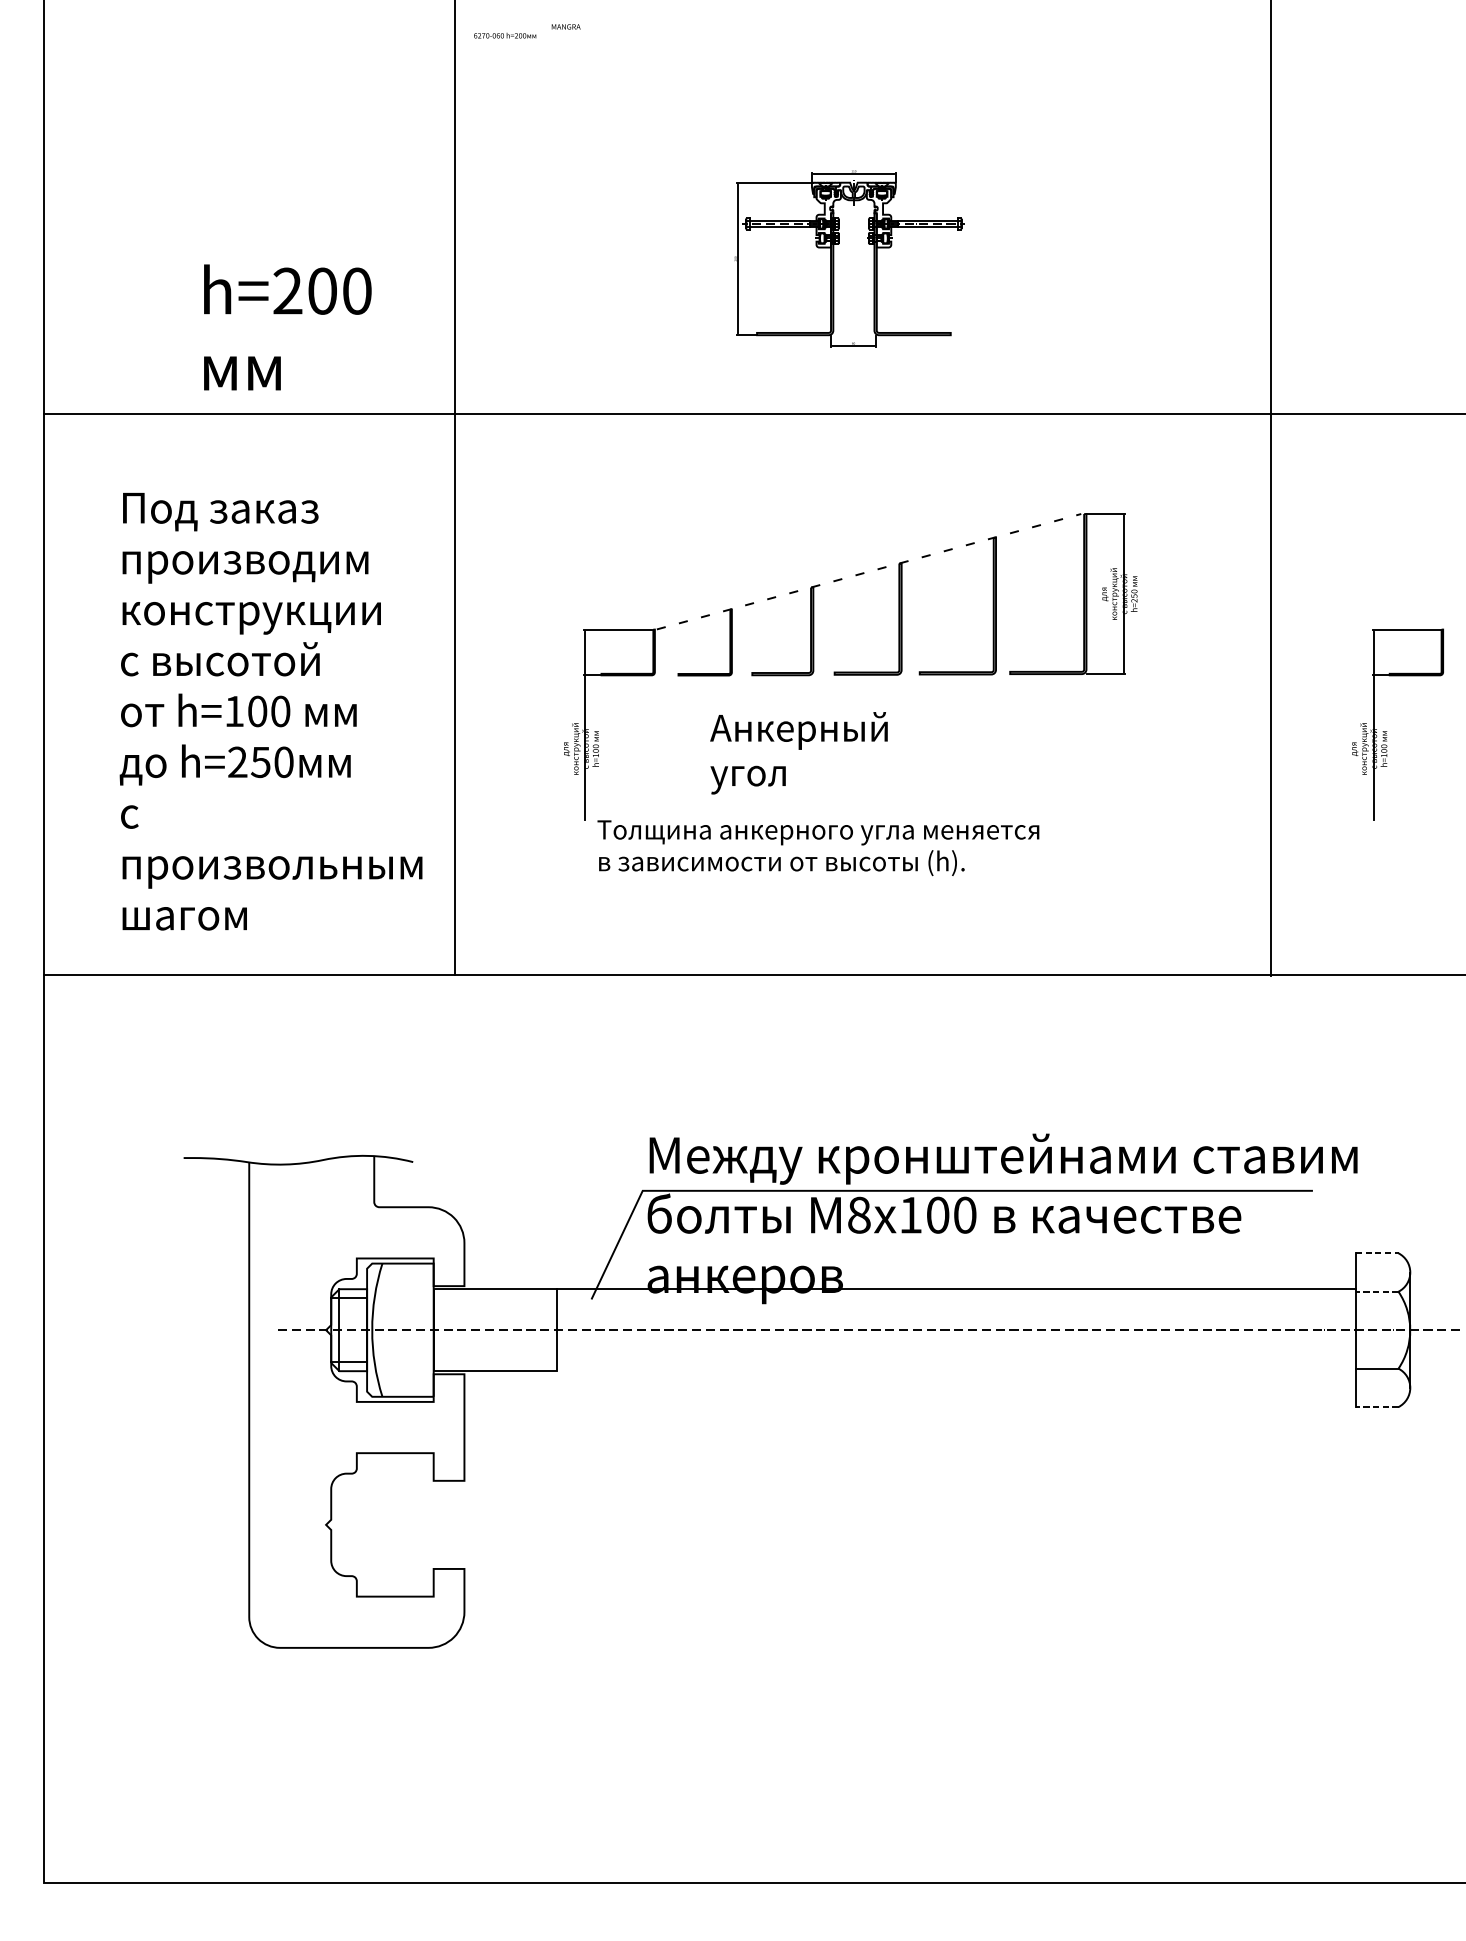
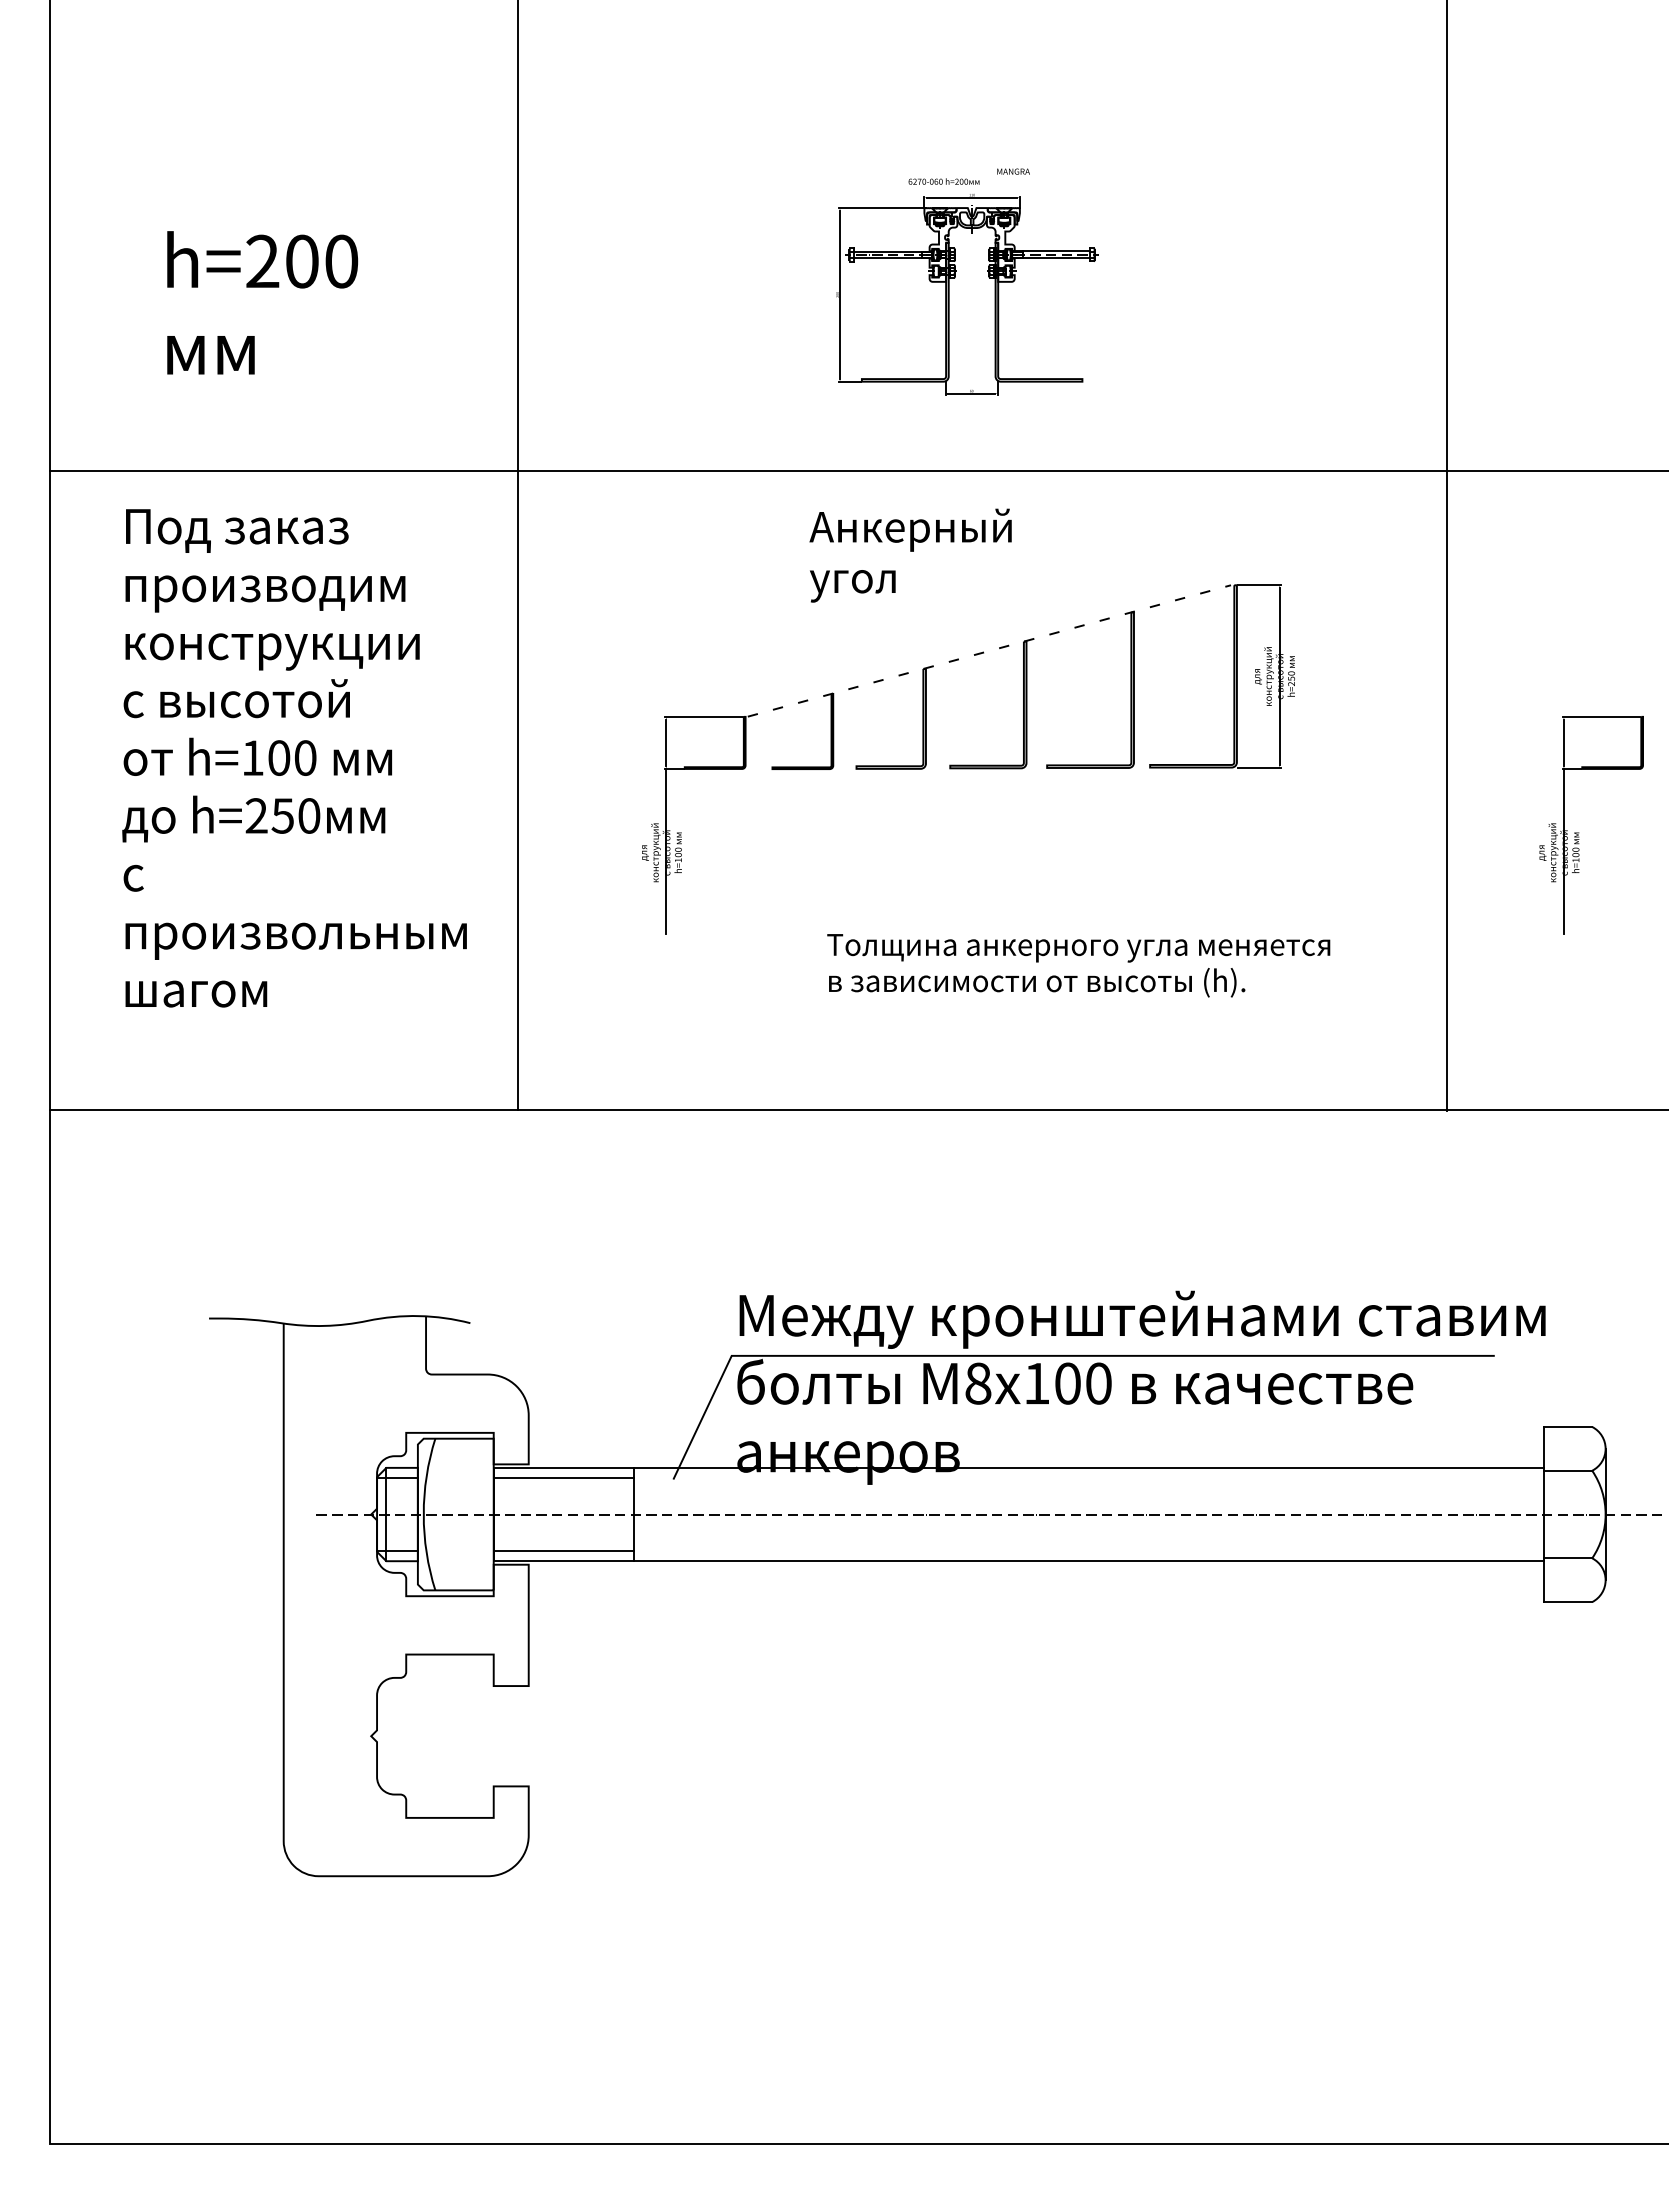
text: (526, 31) -> (968, 176), moved
text: (287, 327) -> (262, 302), moved
text: (271, 711) -> (294, 758), moved
text: (798, 753) -> (910, 555), moved
text: (818, 847) -> (1078, 965), moved
line: (1377, 1252) -> (1568, 1426), dashed -> solid
line: (1376, 1291) -> (1567, 1470), dashed -> solid
line: (494, 1298) -> (563, 1478), added
line: (494, 1361) -> (563, 1550), added
line: (956, 1371) -> (1088, 1561), added
line: (1376, 1407) -> (1567, 1602), dashed -> solid

